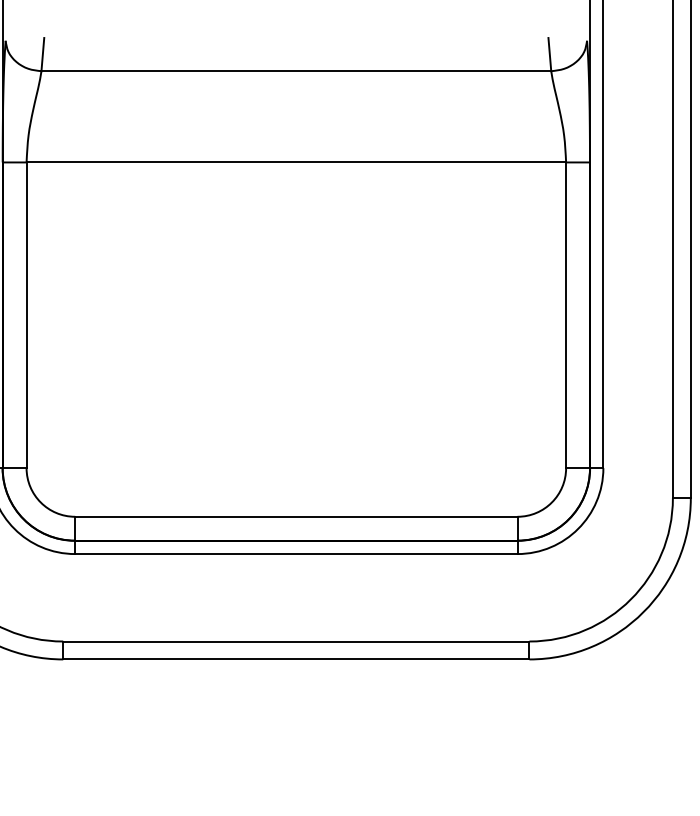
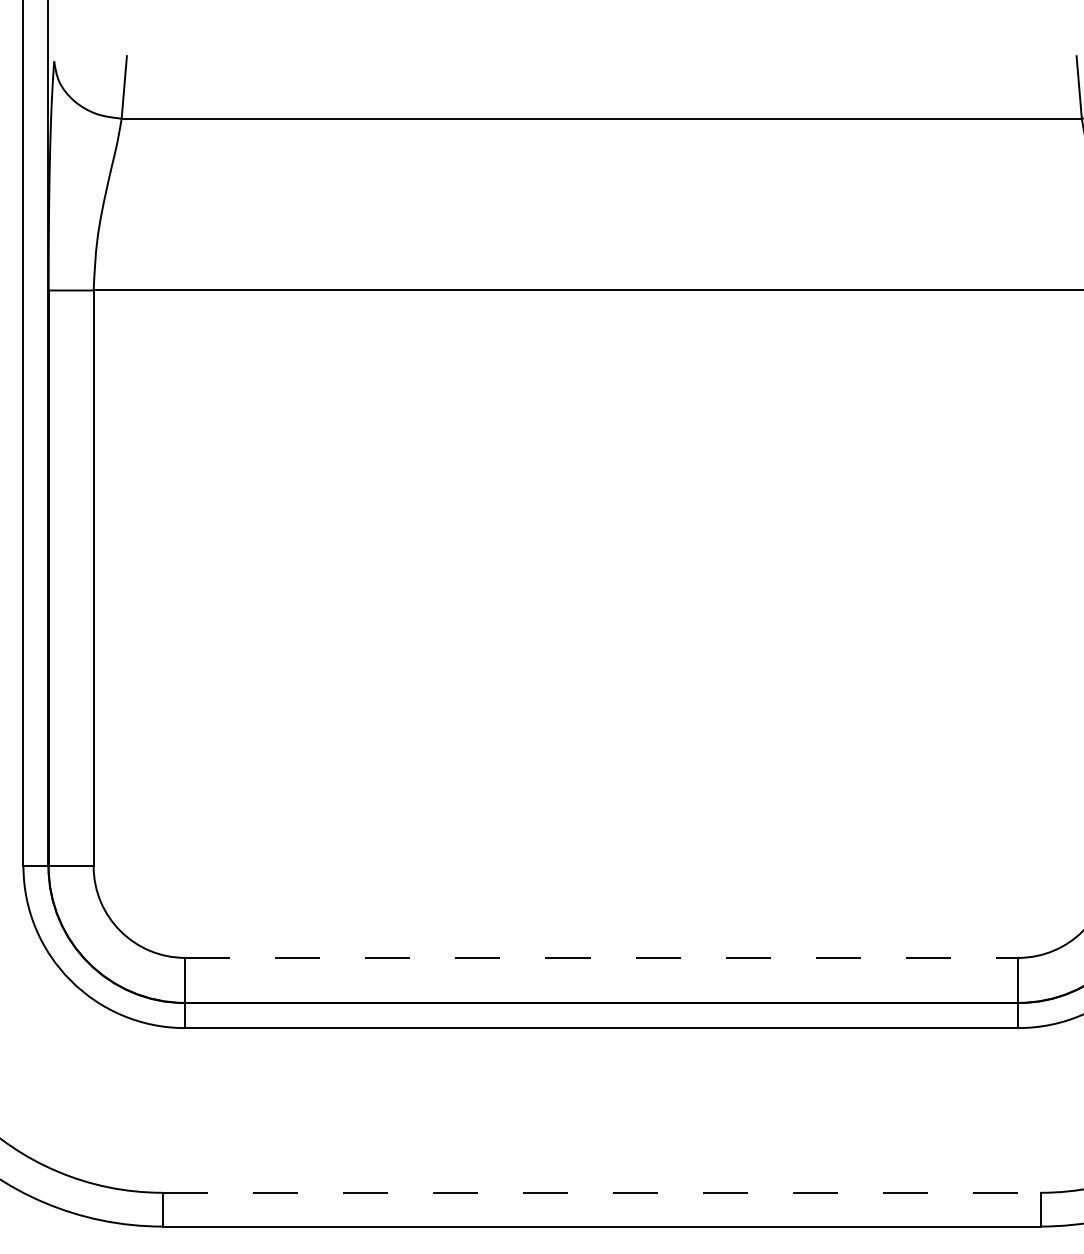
line: (296, 516) -> (602, 957), solid -> dashed
line: (296, 641) -> (602, 1192), solid -> dashed

